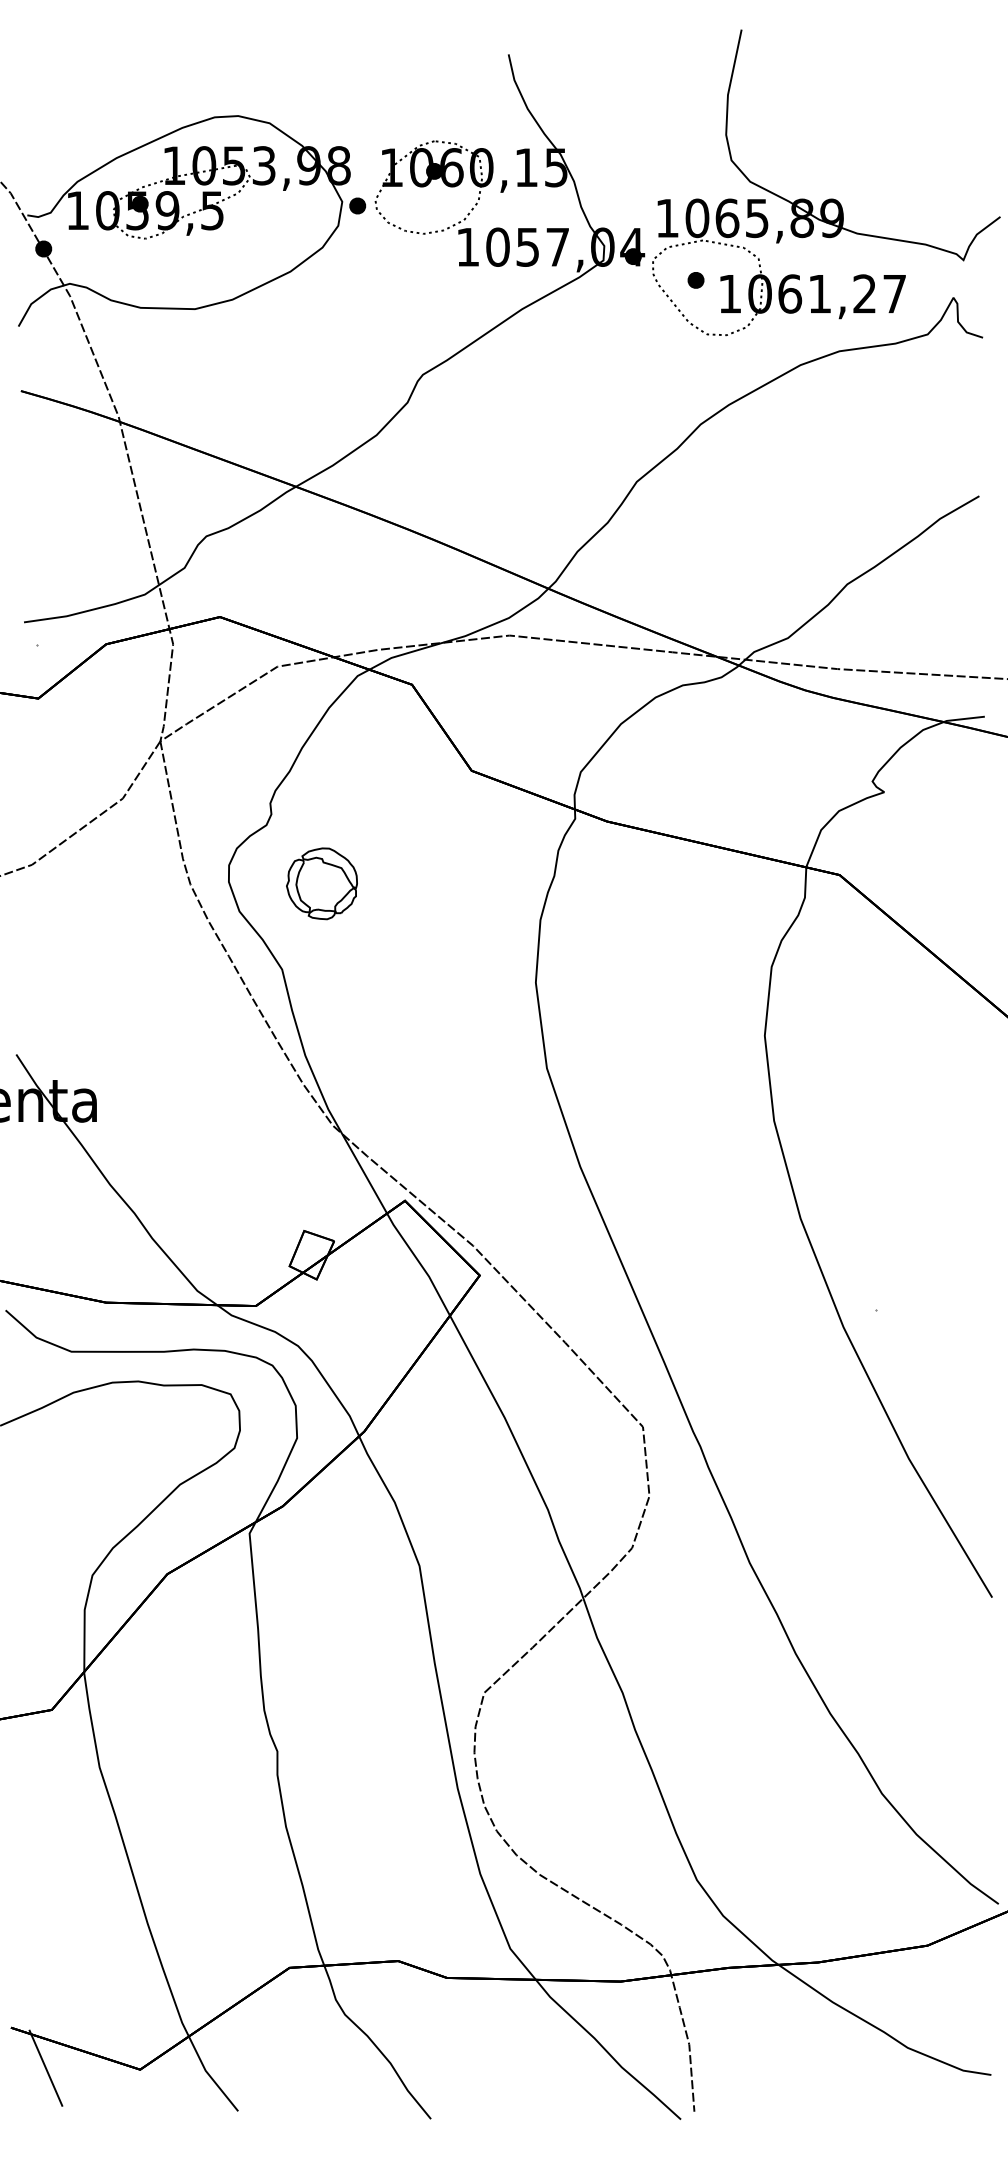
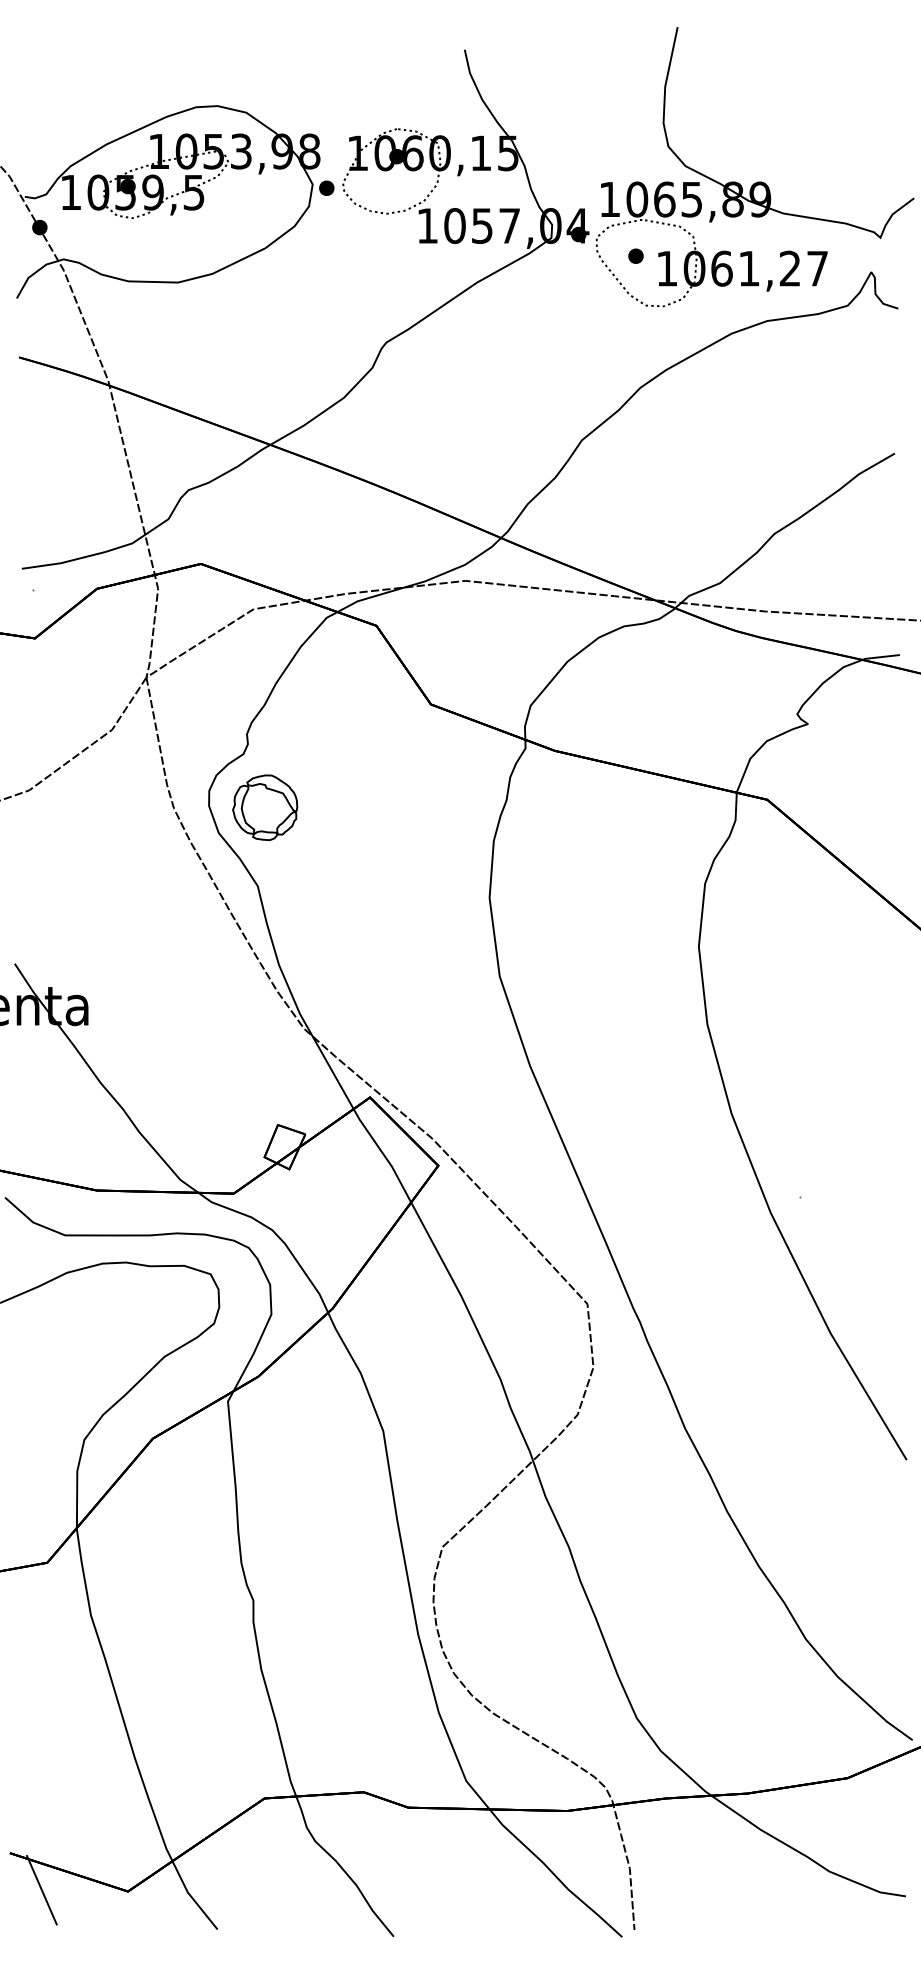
part: (322, 883) -> (265, 807), moved

